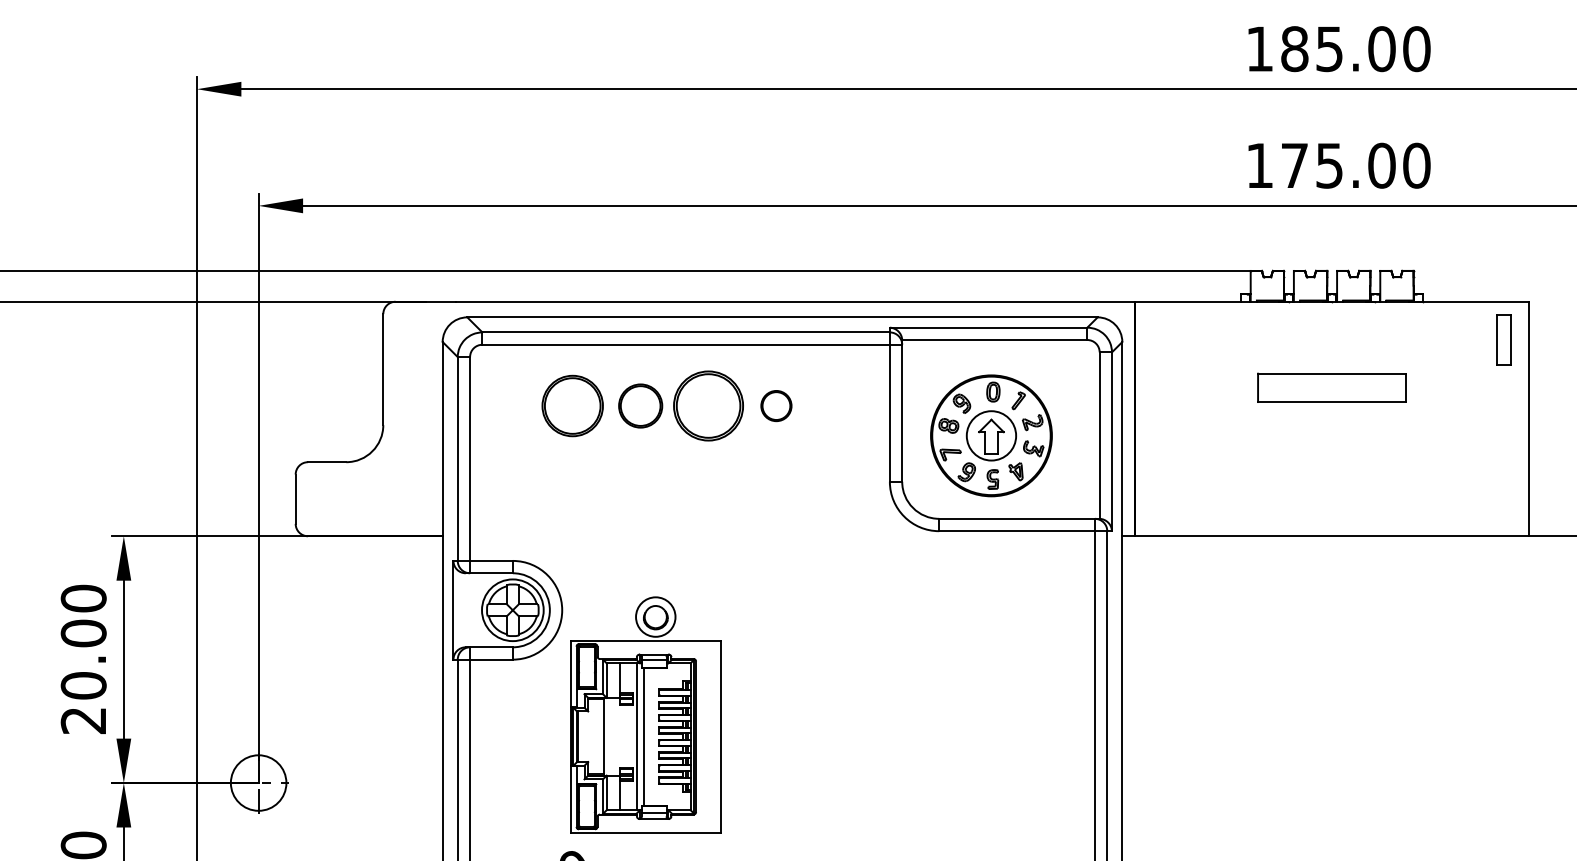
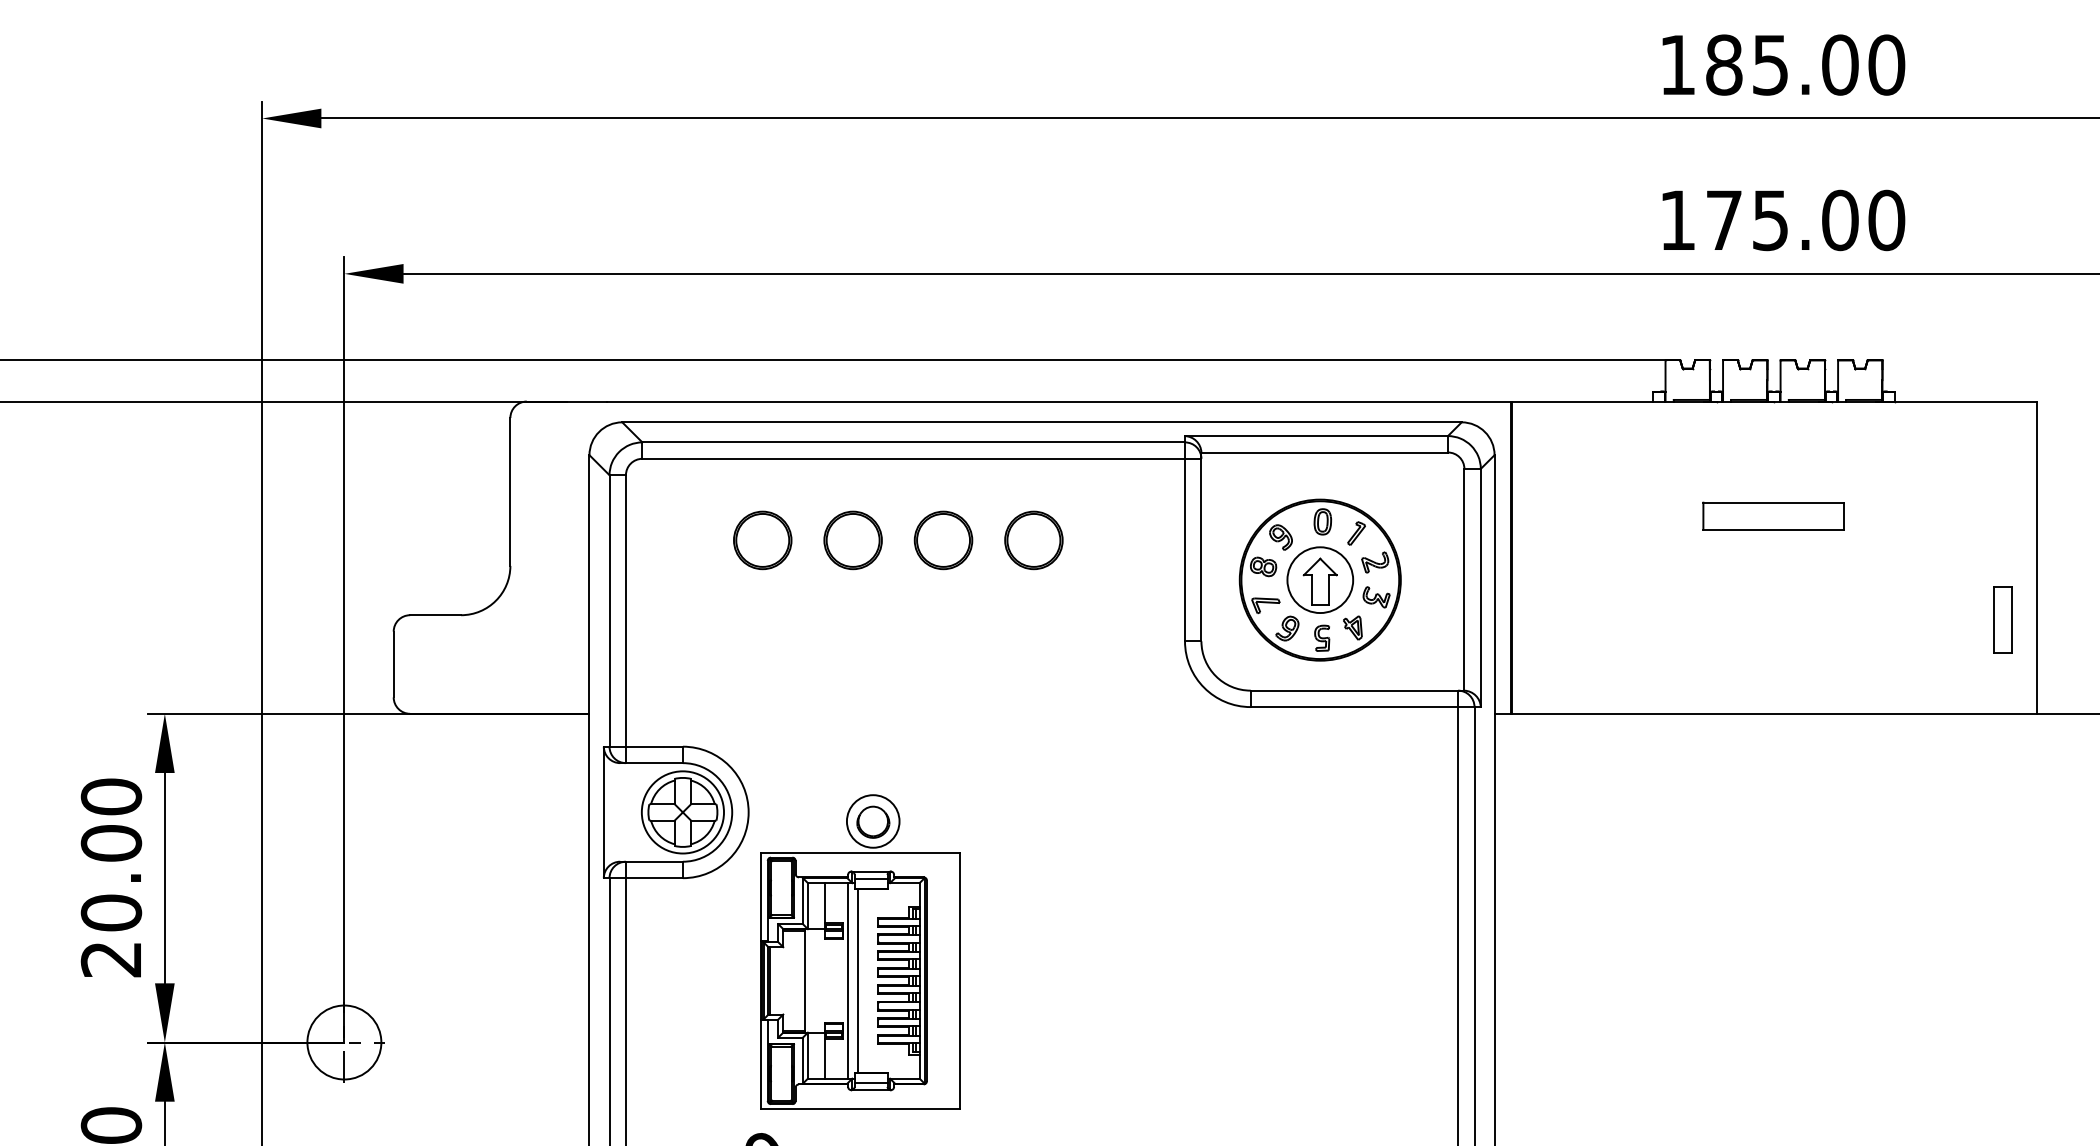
part: (1503, 339) -> (2002, 619), moved
part: (1331, 387) -> (1773, 515), size x0.71
part: (572, 406) -> (762, 540), size x0.71
part: (708, 406) -> (943, 540), size x0.62
part: (776, 406) -> (1033, 540), size x1.43

